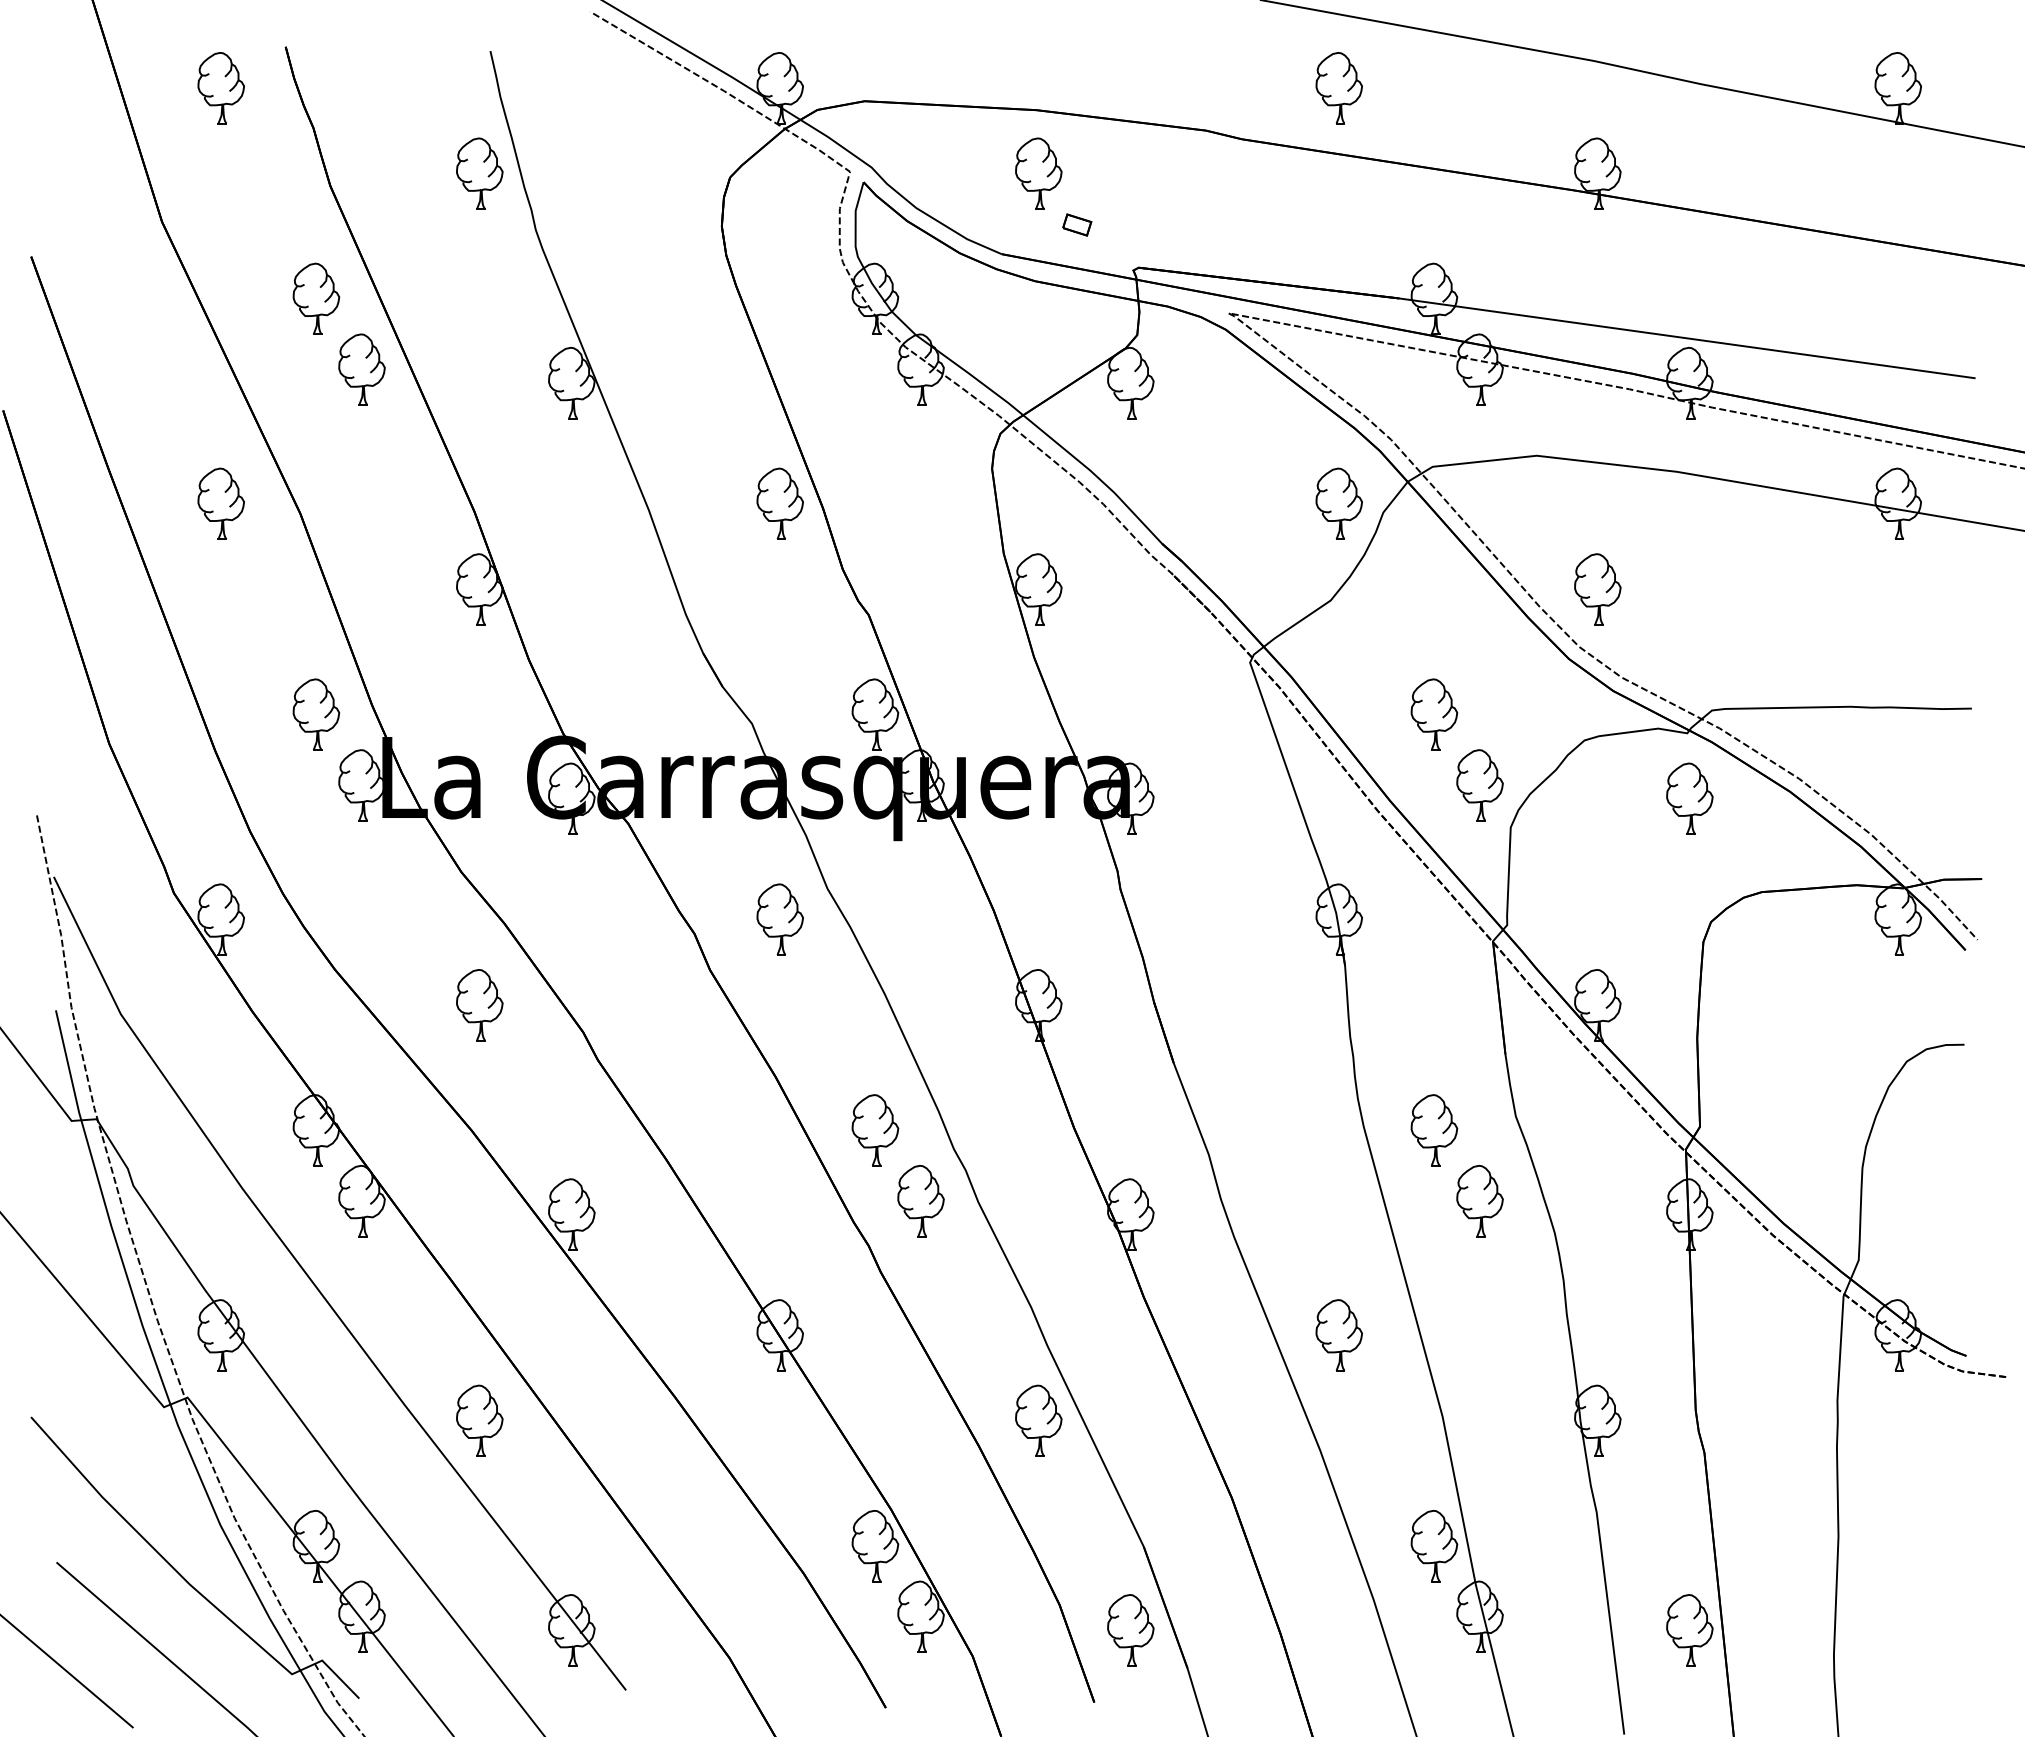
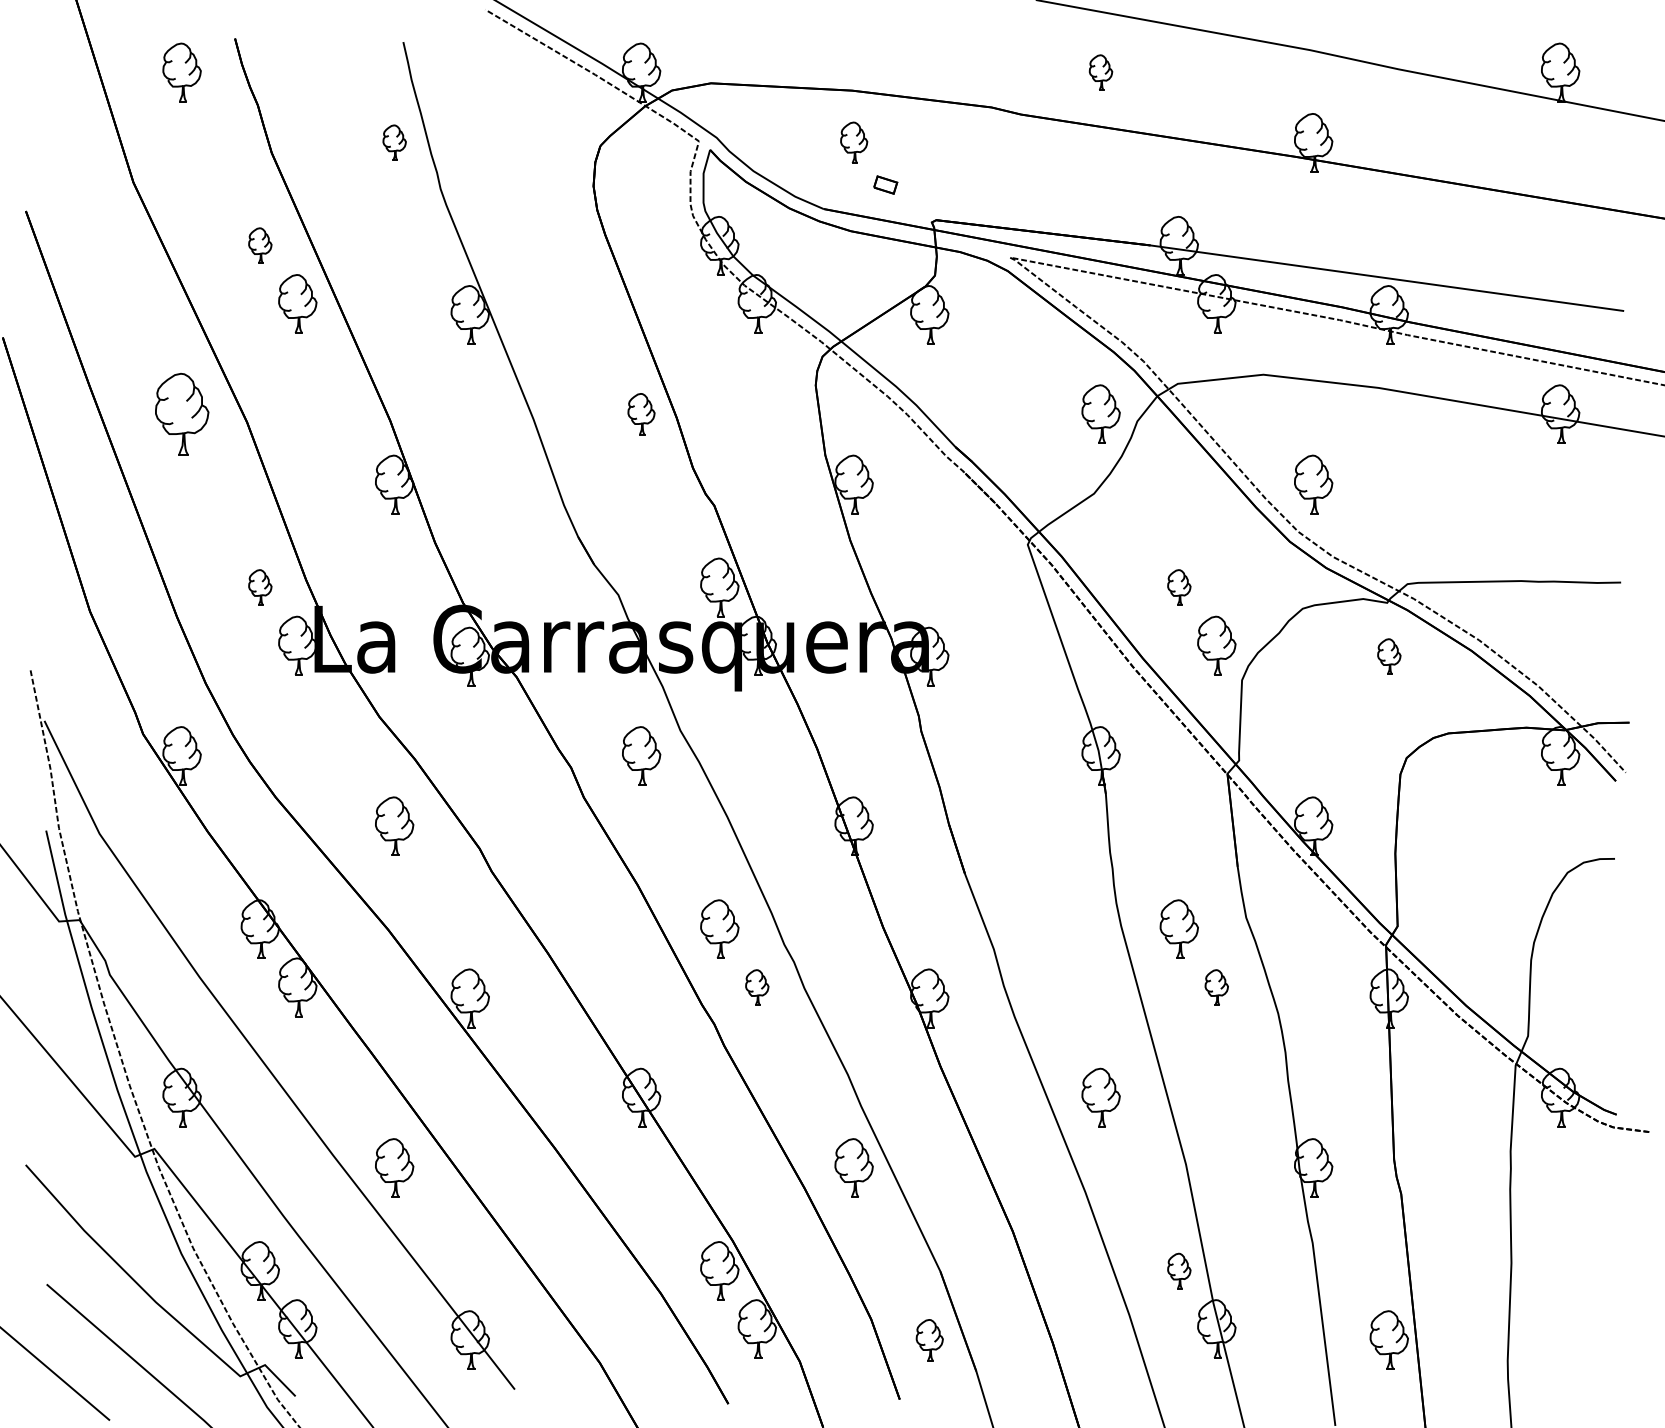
part: (1338, 88) -> (1100, 72), size x0.6
part: (479, 173) -> (394, 142), size x0.6
part: (1038, 173) -> (853, 142), size x0.7
part: (316, 298) -> (260, 245), size x0.6
part: (220, 503) -> (181, 413), size x1.4
part: (779, 503) -> (640, 413), size x0.7
part: (316, 714) -> (260, 587), size x0.6
part: (1434, 714) -> (1179, 587), size x0.6
part: (1689, 798) -> (1388, 656), size x0.6
part: (920, 1201) -> (756, 987), size x0.6
part: (1479, 1201) -> (1216, 987), size x0.6
part: (1434, 1546) -> (1179, 1271), size x0.6
part: (1130, 1630) -> (929, 1340), size x0.7

